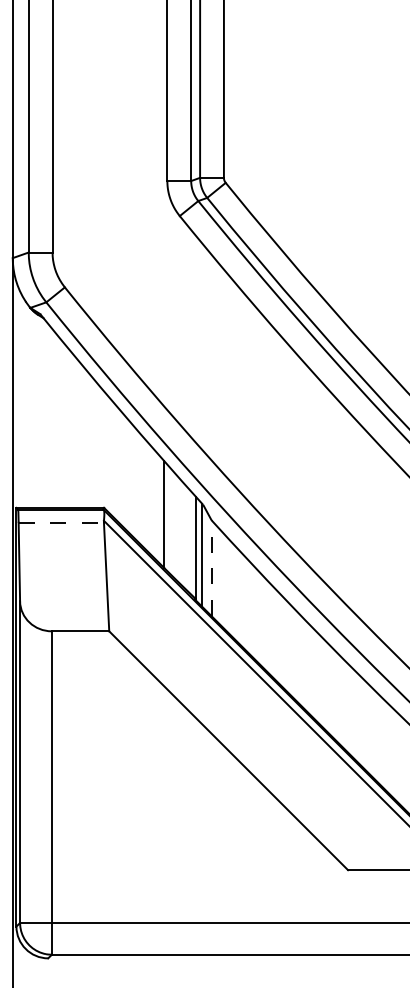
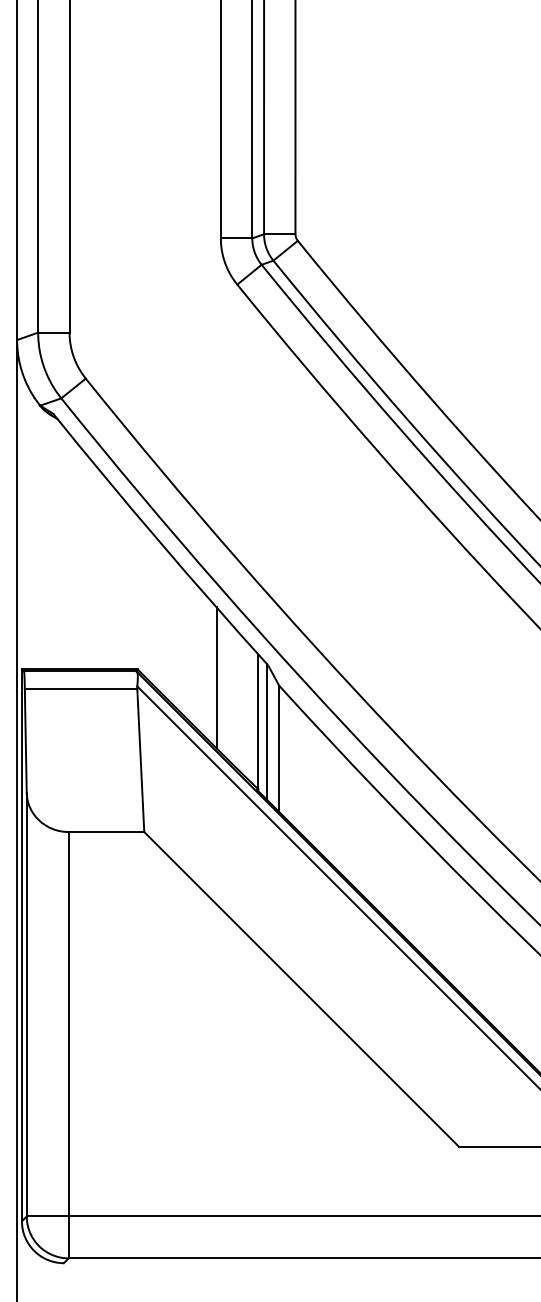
line: (61, 522) -> (81, 688), dashed -> solid
line: (211, 568) -> (279, 749), dashed -> solid

